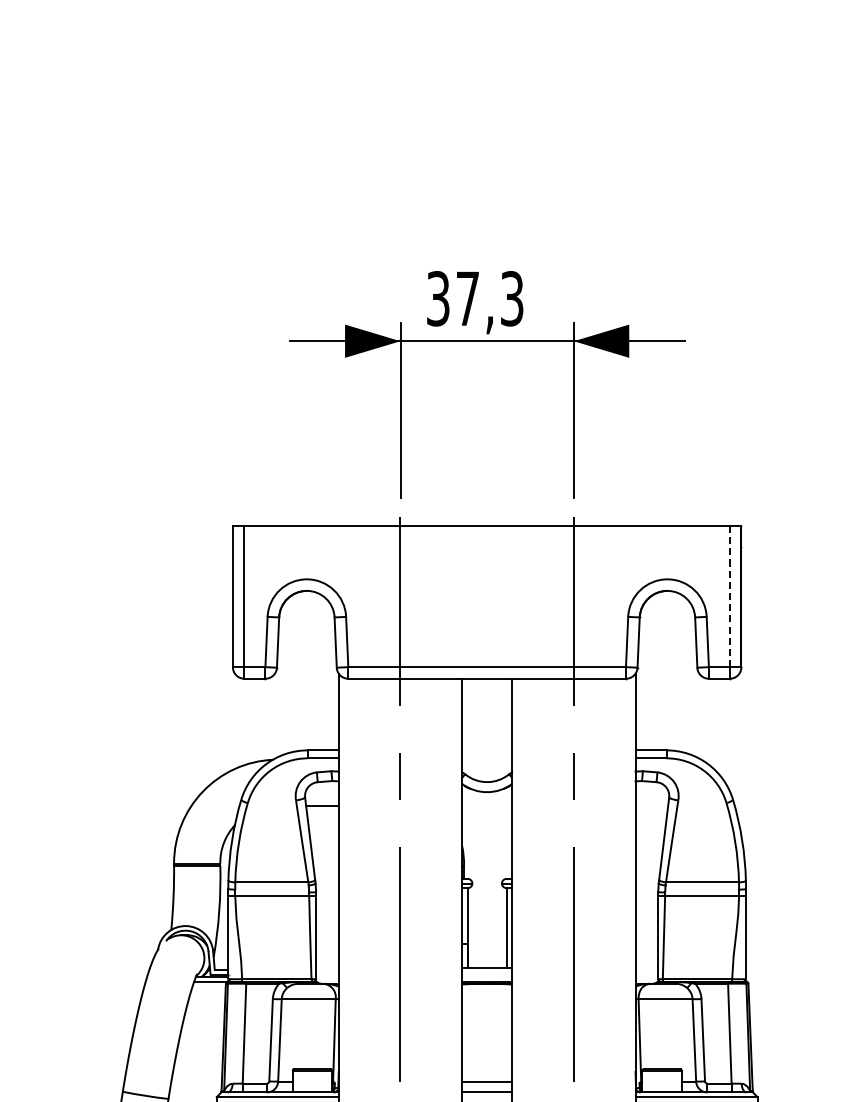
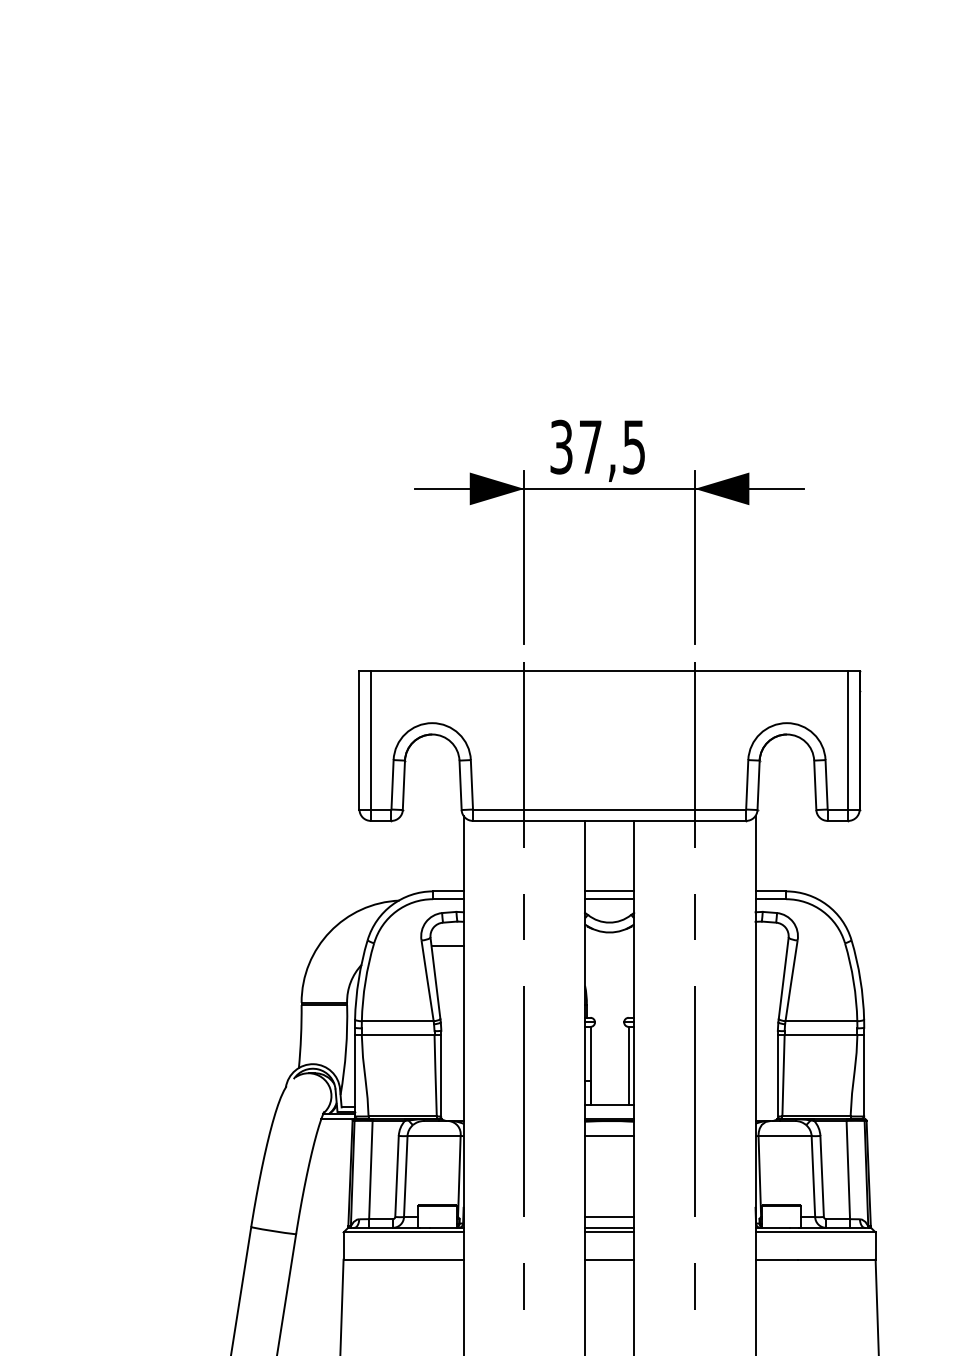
text: (512, 298) -> (634, 446), 37,3 -> 37,5
line: (730, 595) -> (848, 739), dashed -> solid
line: (487, 750) -> (609, 891), added
line: (487, 758) -> (609, 899), added
line: (487, 999) -> (609, 1136), added
line: (487, 1097) -> (609, 1232), added

